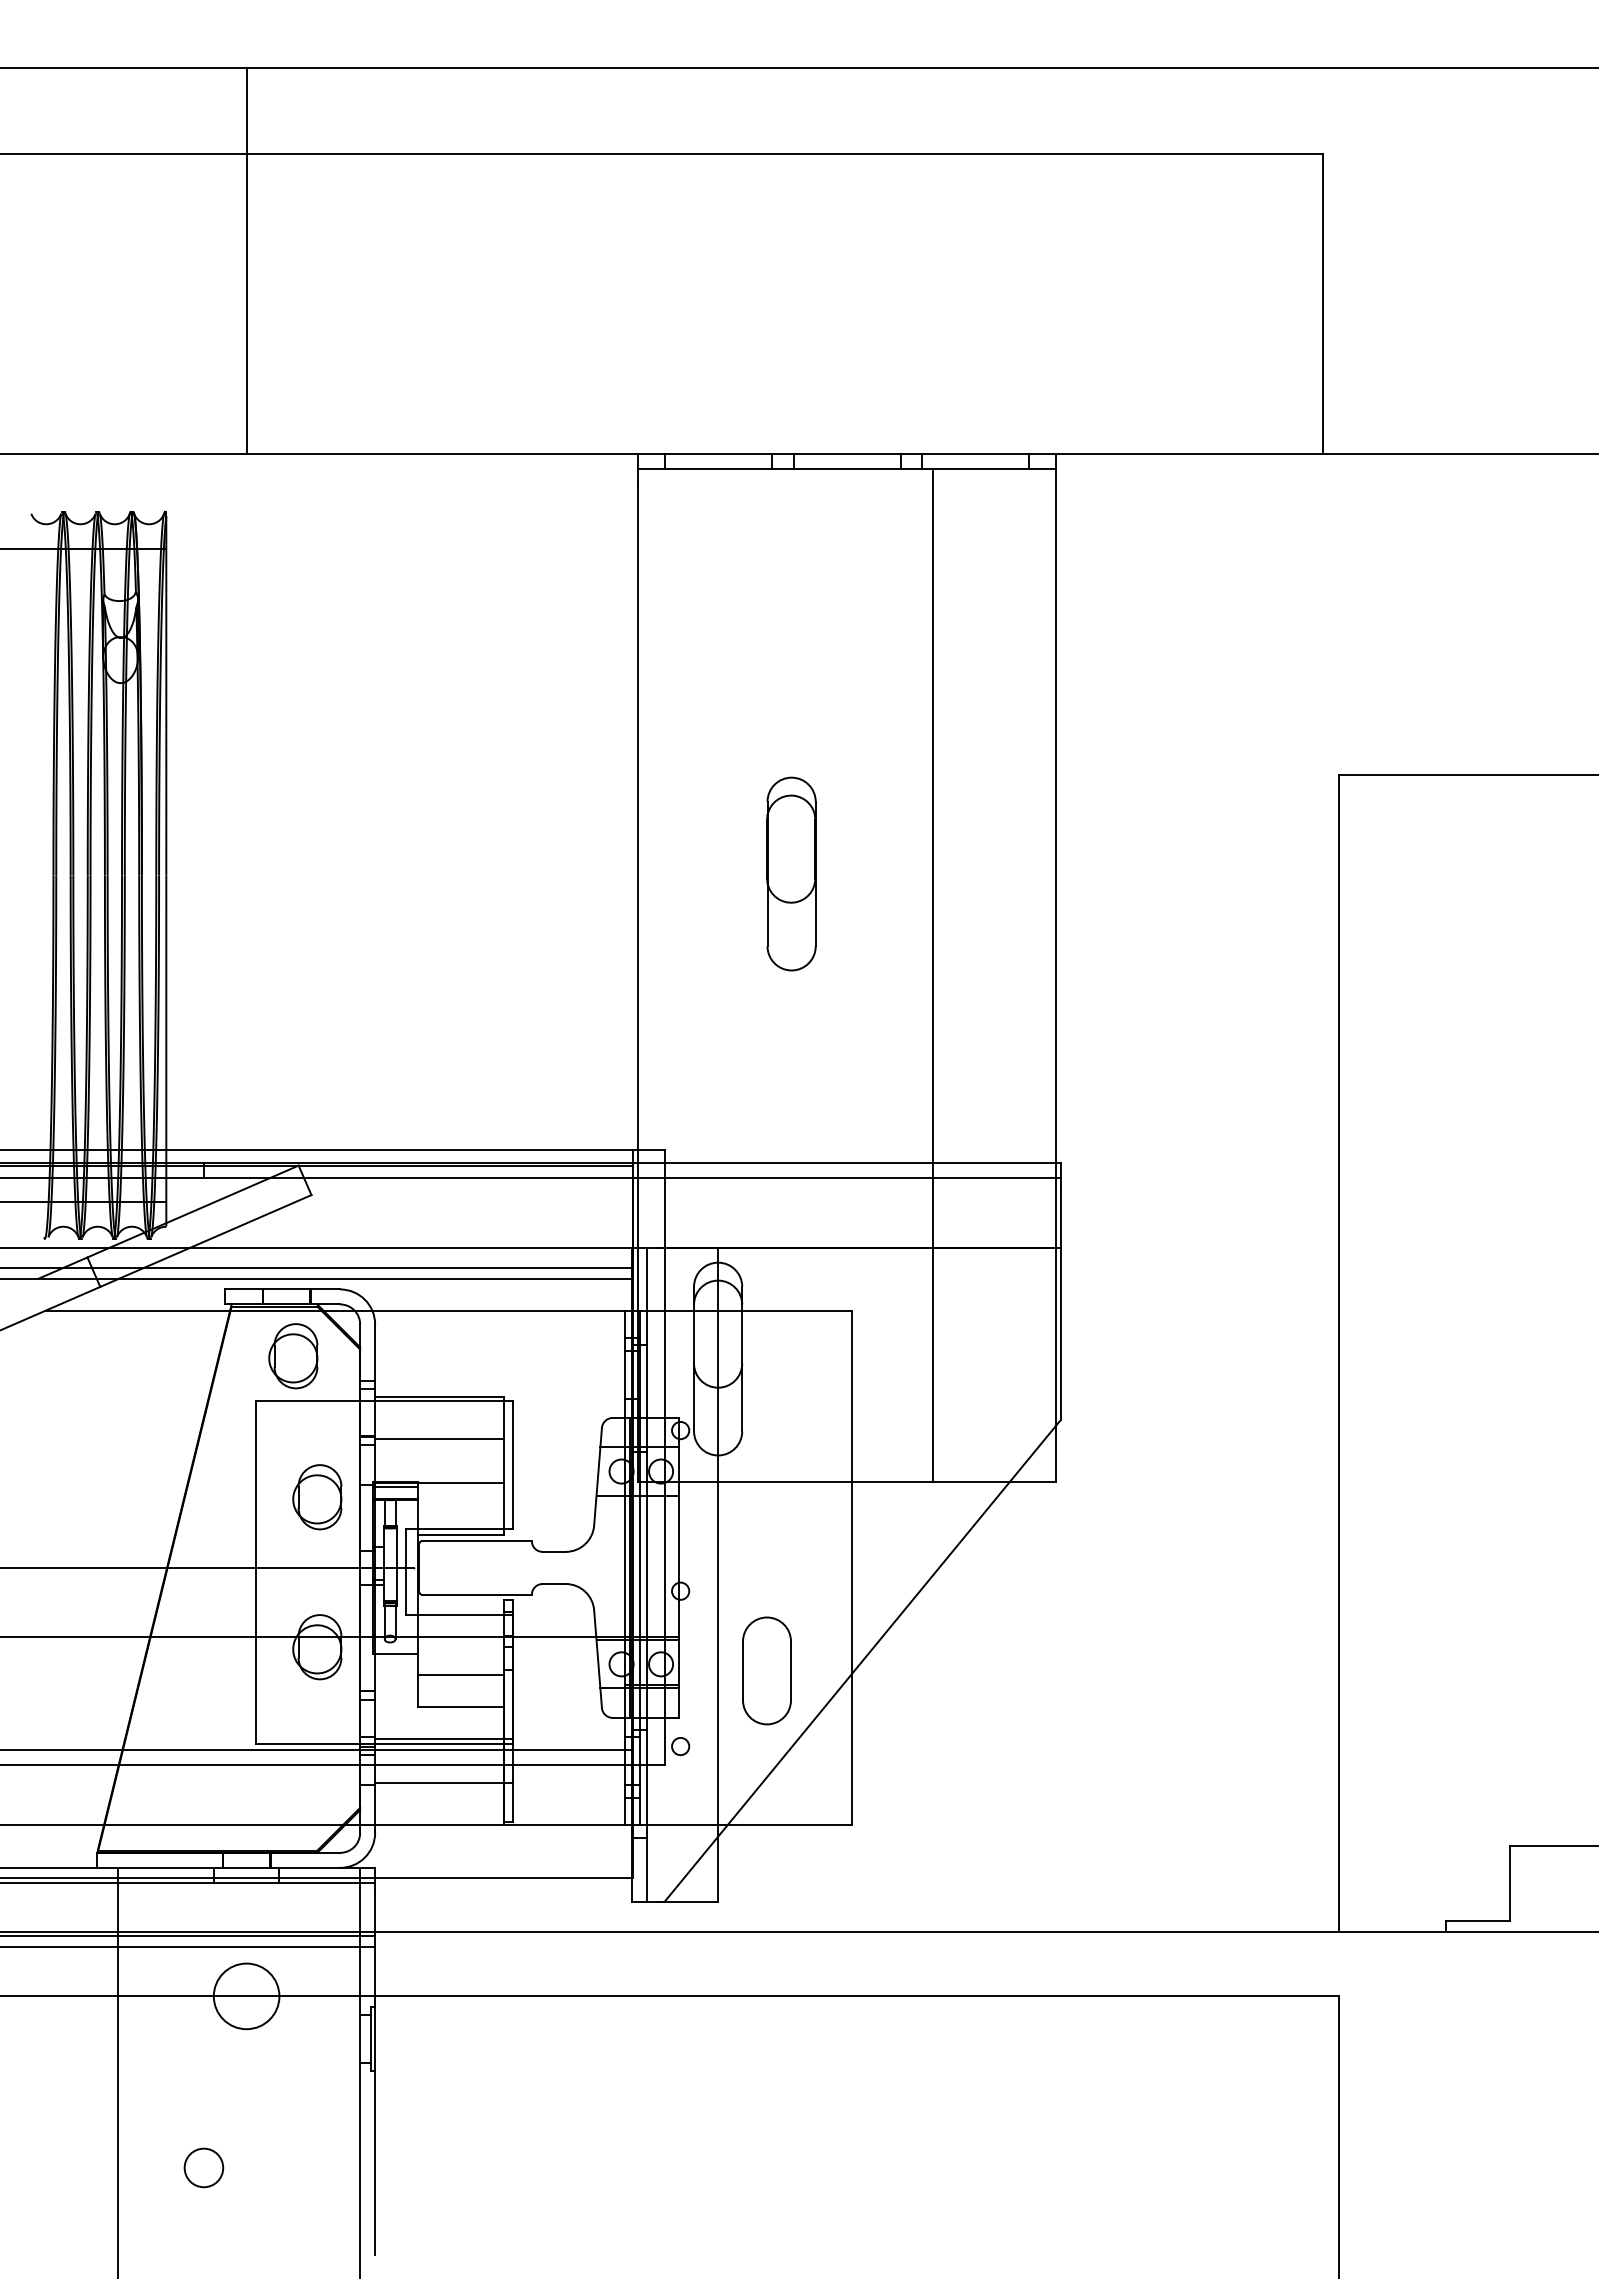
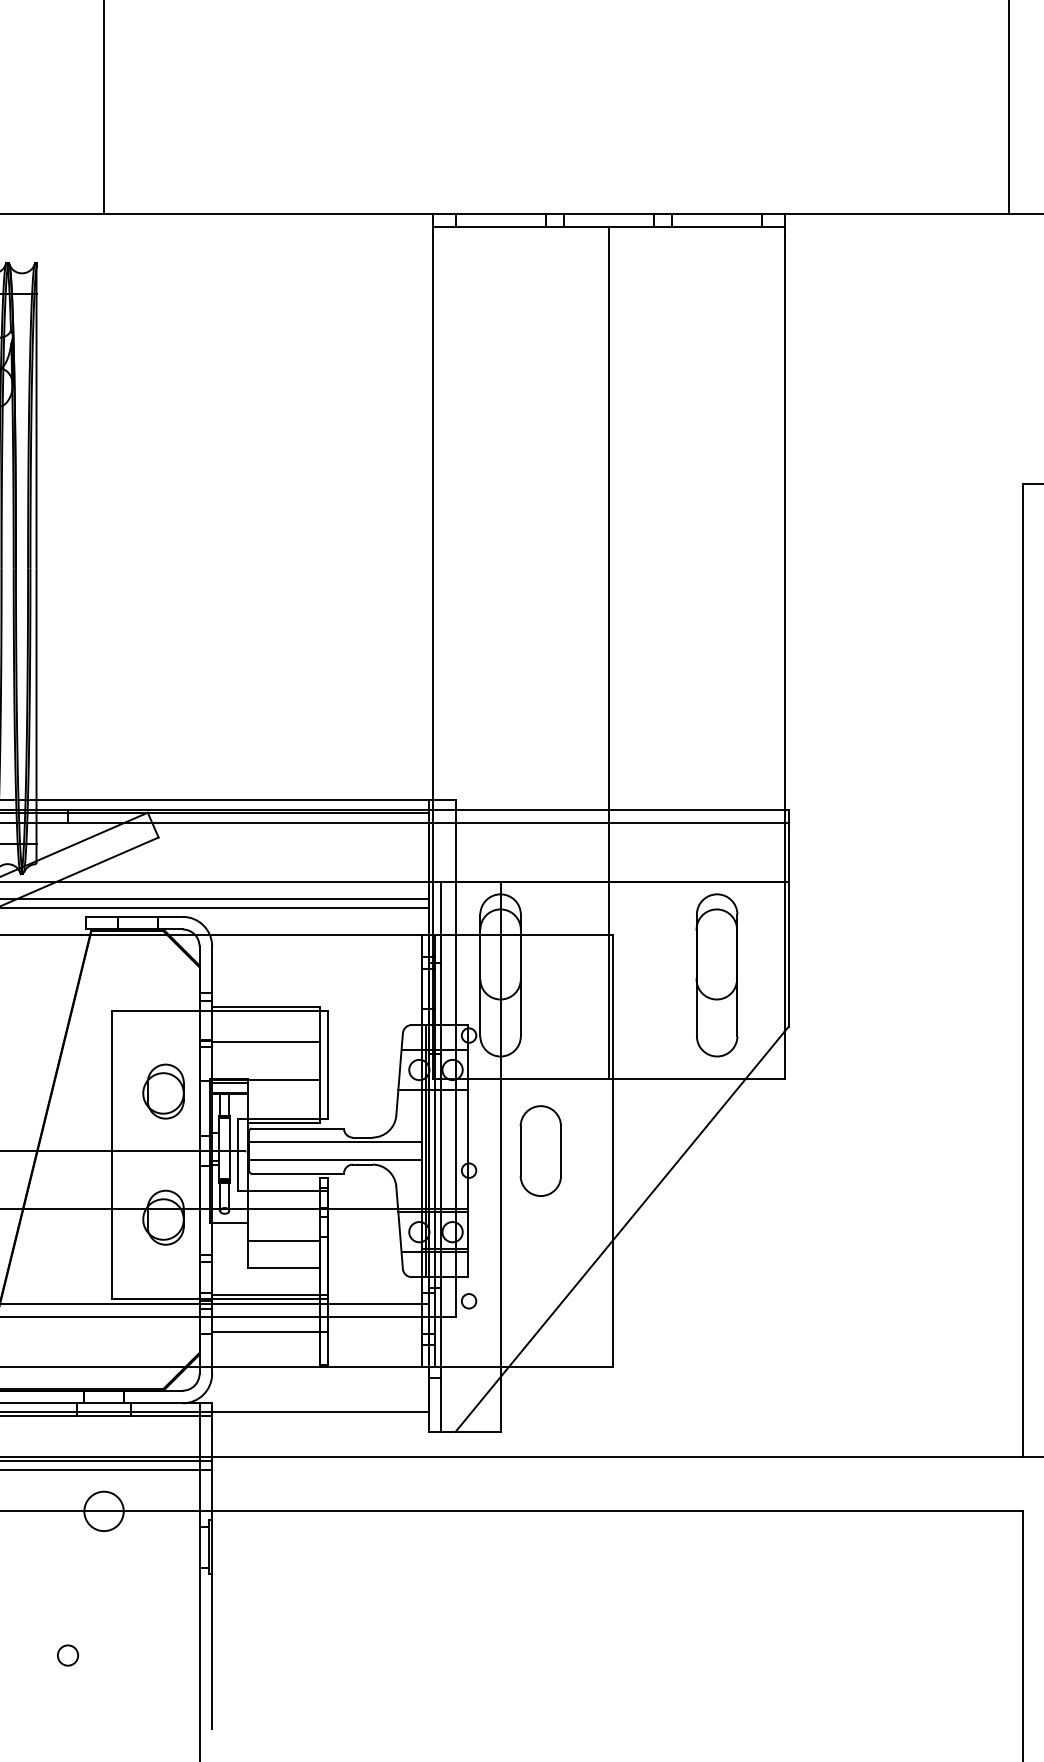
part: (791, 873) -> (717, 974), moved
line: (932, 975) -> (608, 652), moved
part: (293, 1356) -> (143, 973), removed
line: (522, 1557) -> (336, 1142), added
line: (522, 1578) -> (336, 1159), added
part: (766, 1670) -> (540, 1150), moved
circle: (246, 1995) -> (103, 1510), size x0.71
circle: (203, 2167) -> (67, 1655), size x0.62

